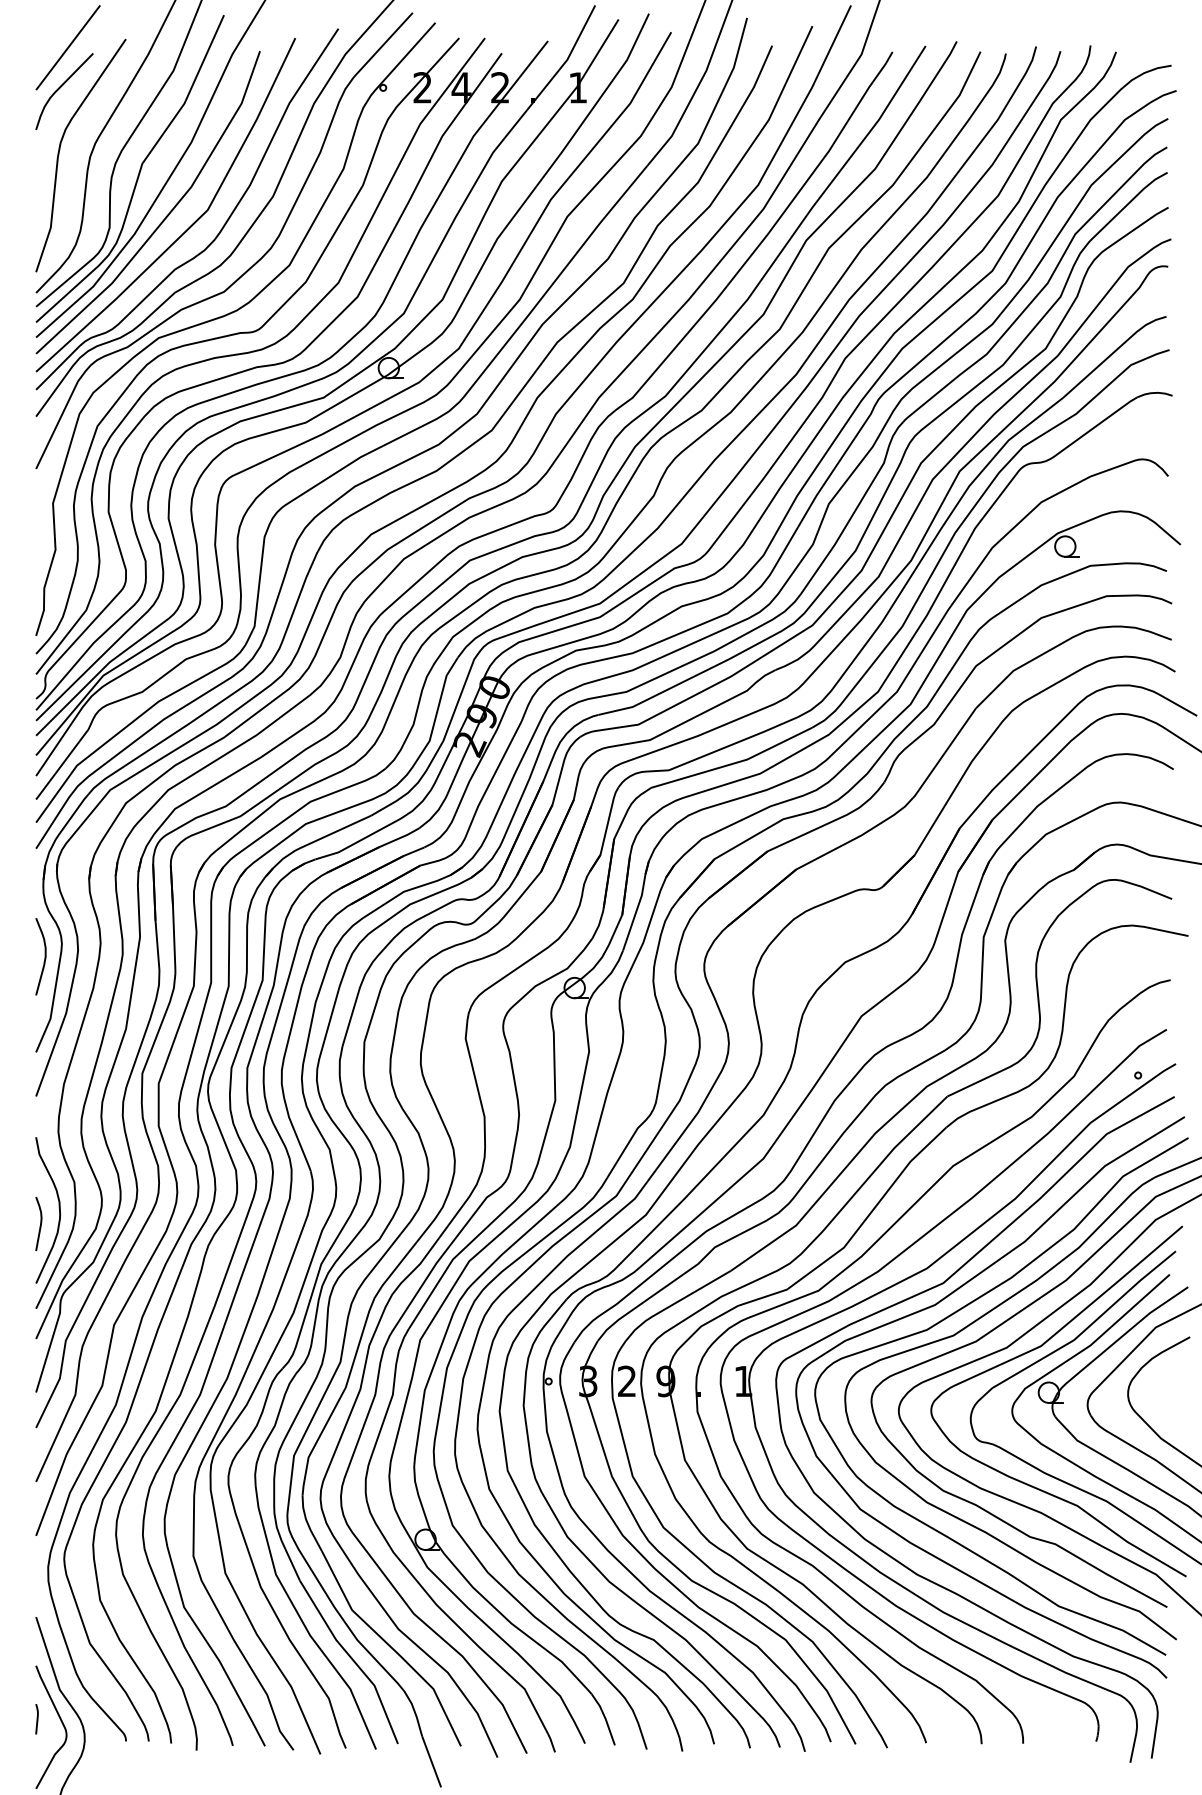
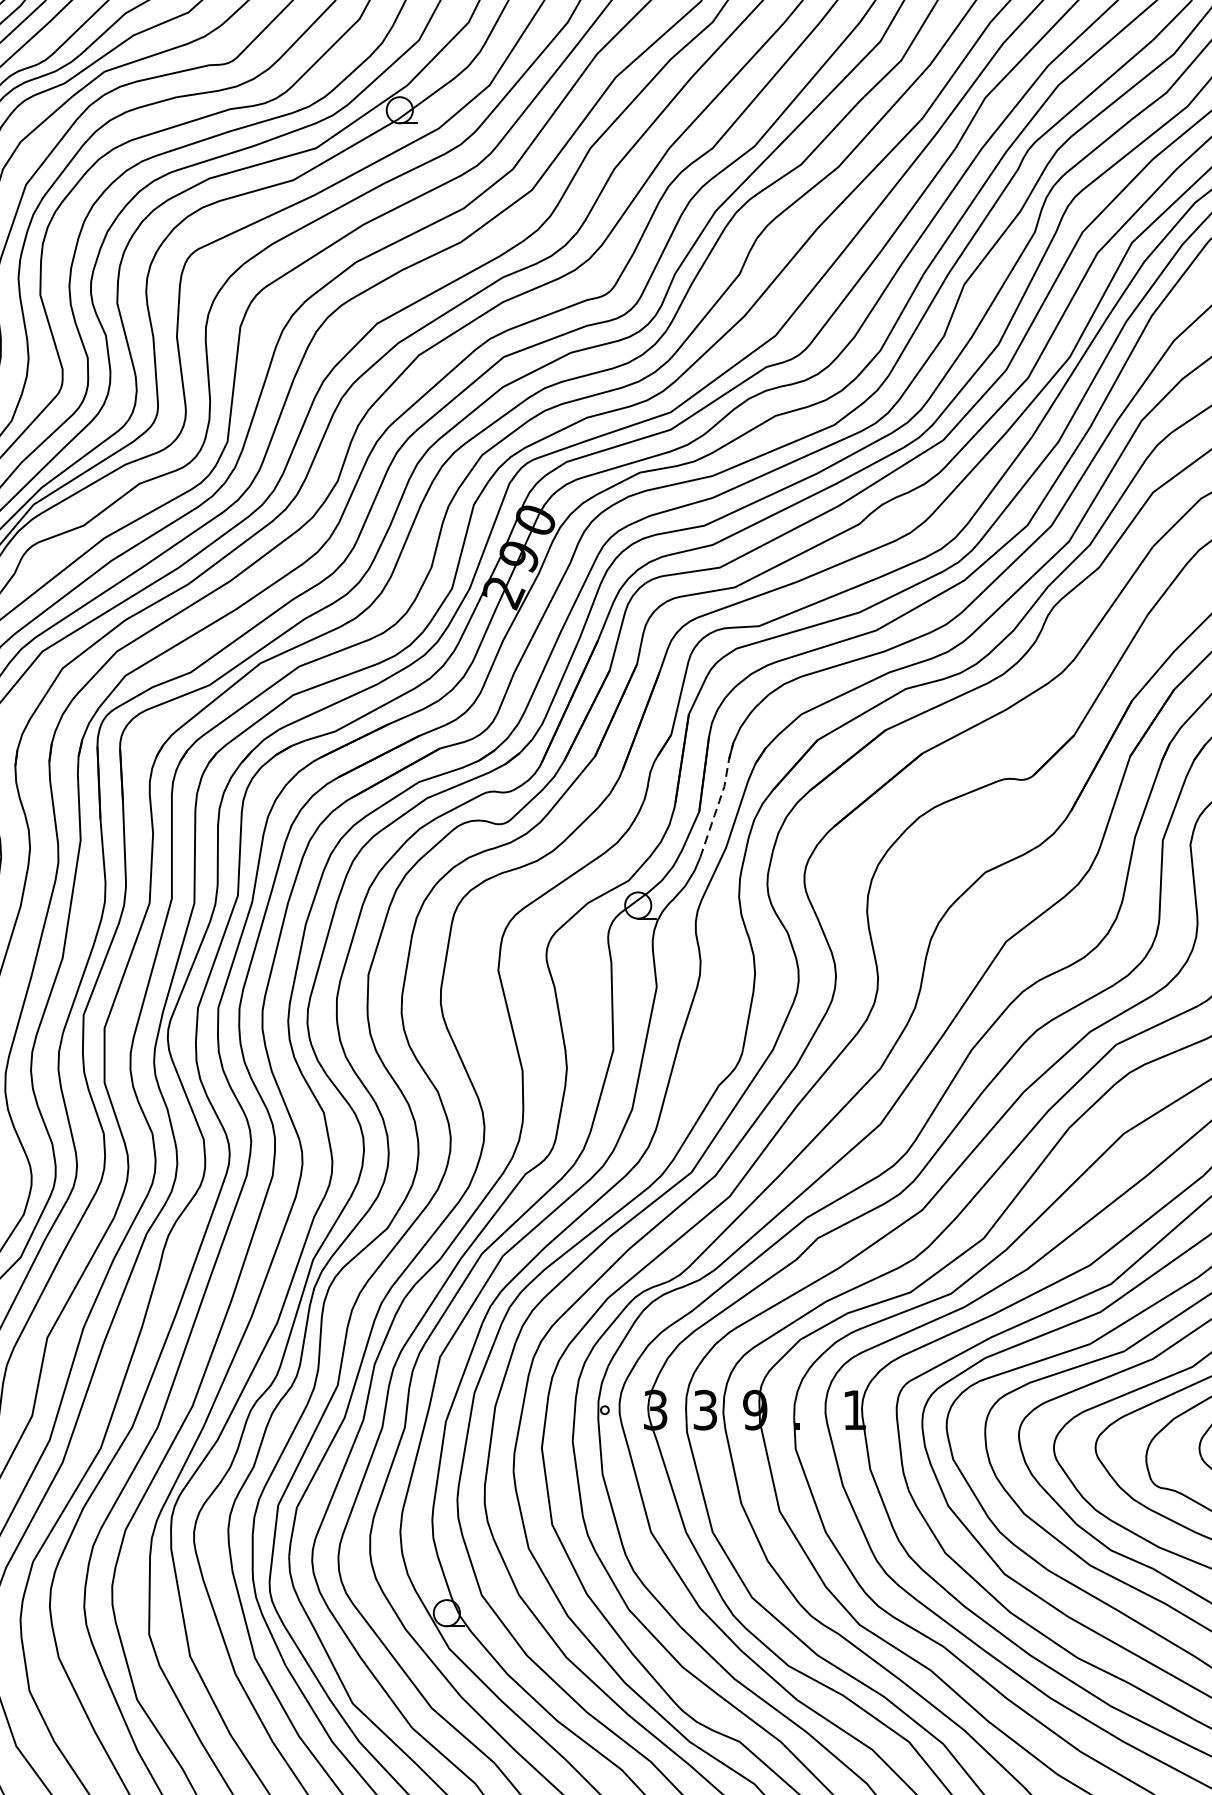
line: (638, 904) -> (720, 798), solid -> dashed
text: (627, 1381) -> (705, 1410), 2 -> 3

